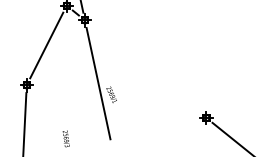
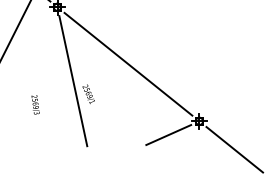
line: (145, 69) -> (128, 64), added
line: (180, 129) -> (169, 134), added
text: (65, 138) -> (34, 104), moved

